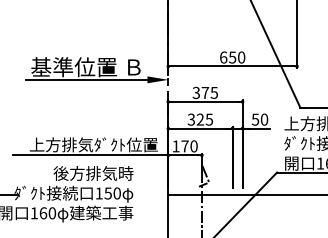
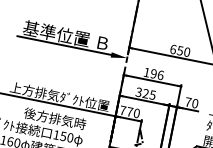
text: (205, 92) -> (153, 73), 375 -> 196
text: (255, 119) -> (188, 102), 50 -> 70
text: (175, 146) -> (122, 110), 170 -> 770

